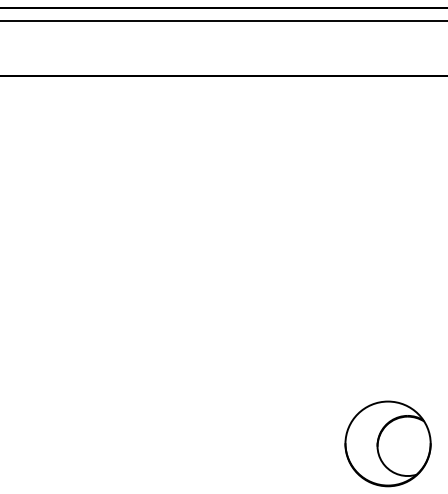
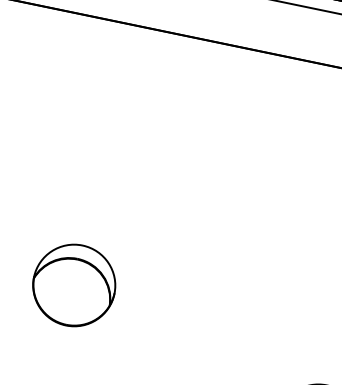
part: (109, 353) -> (73, 285), added

